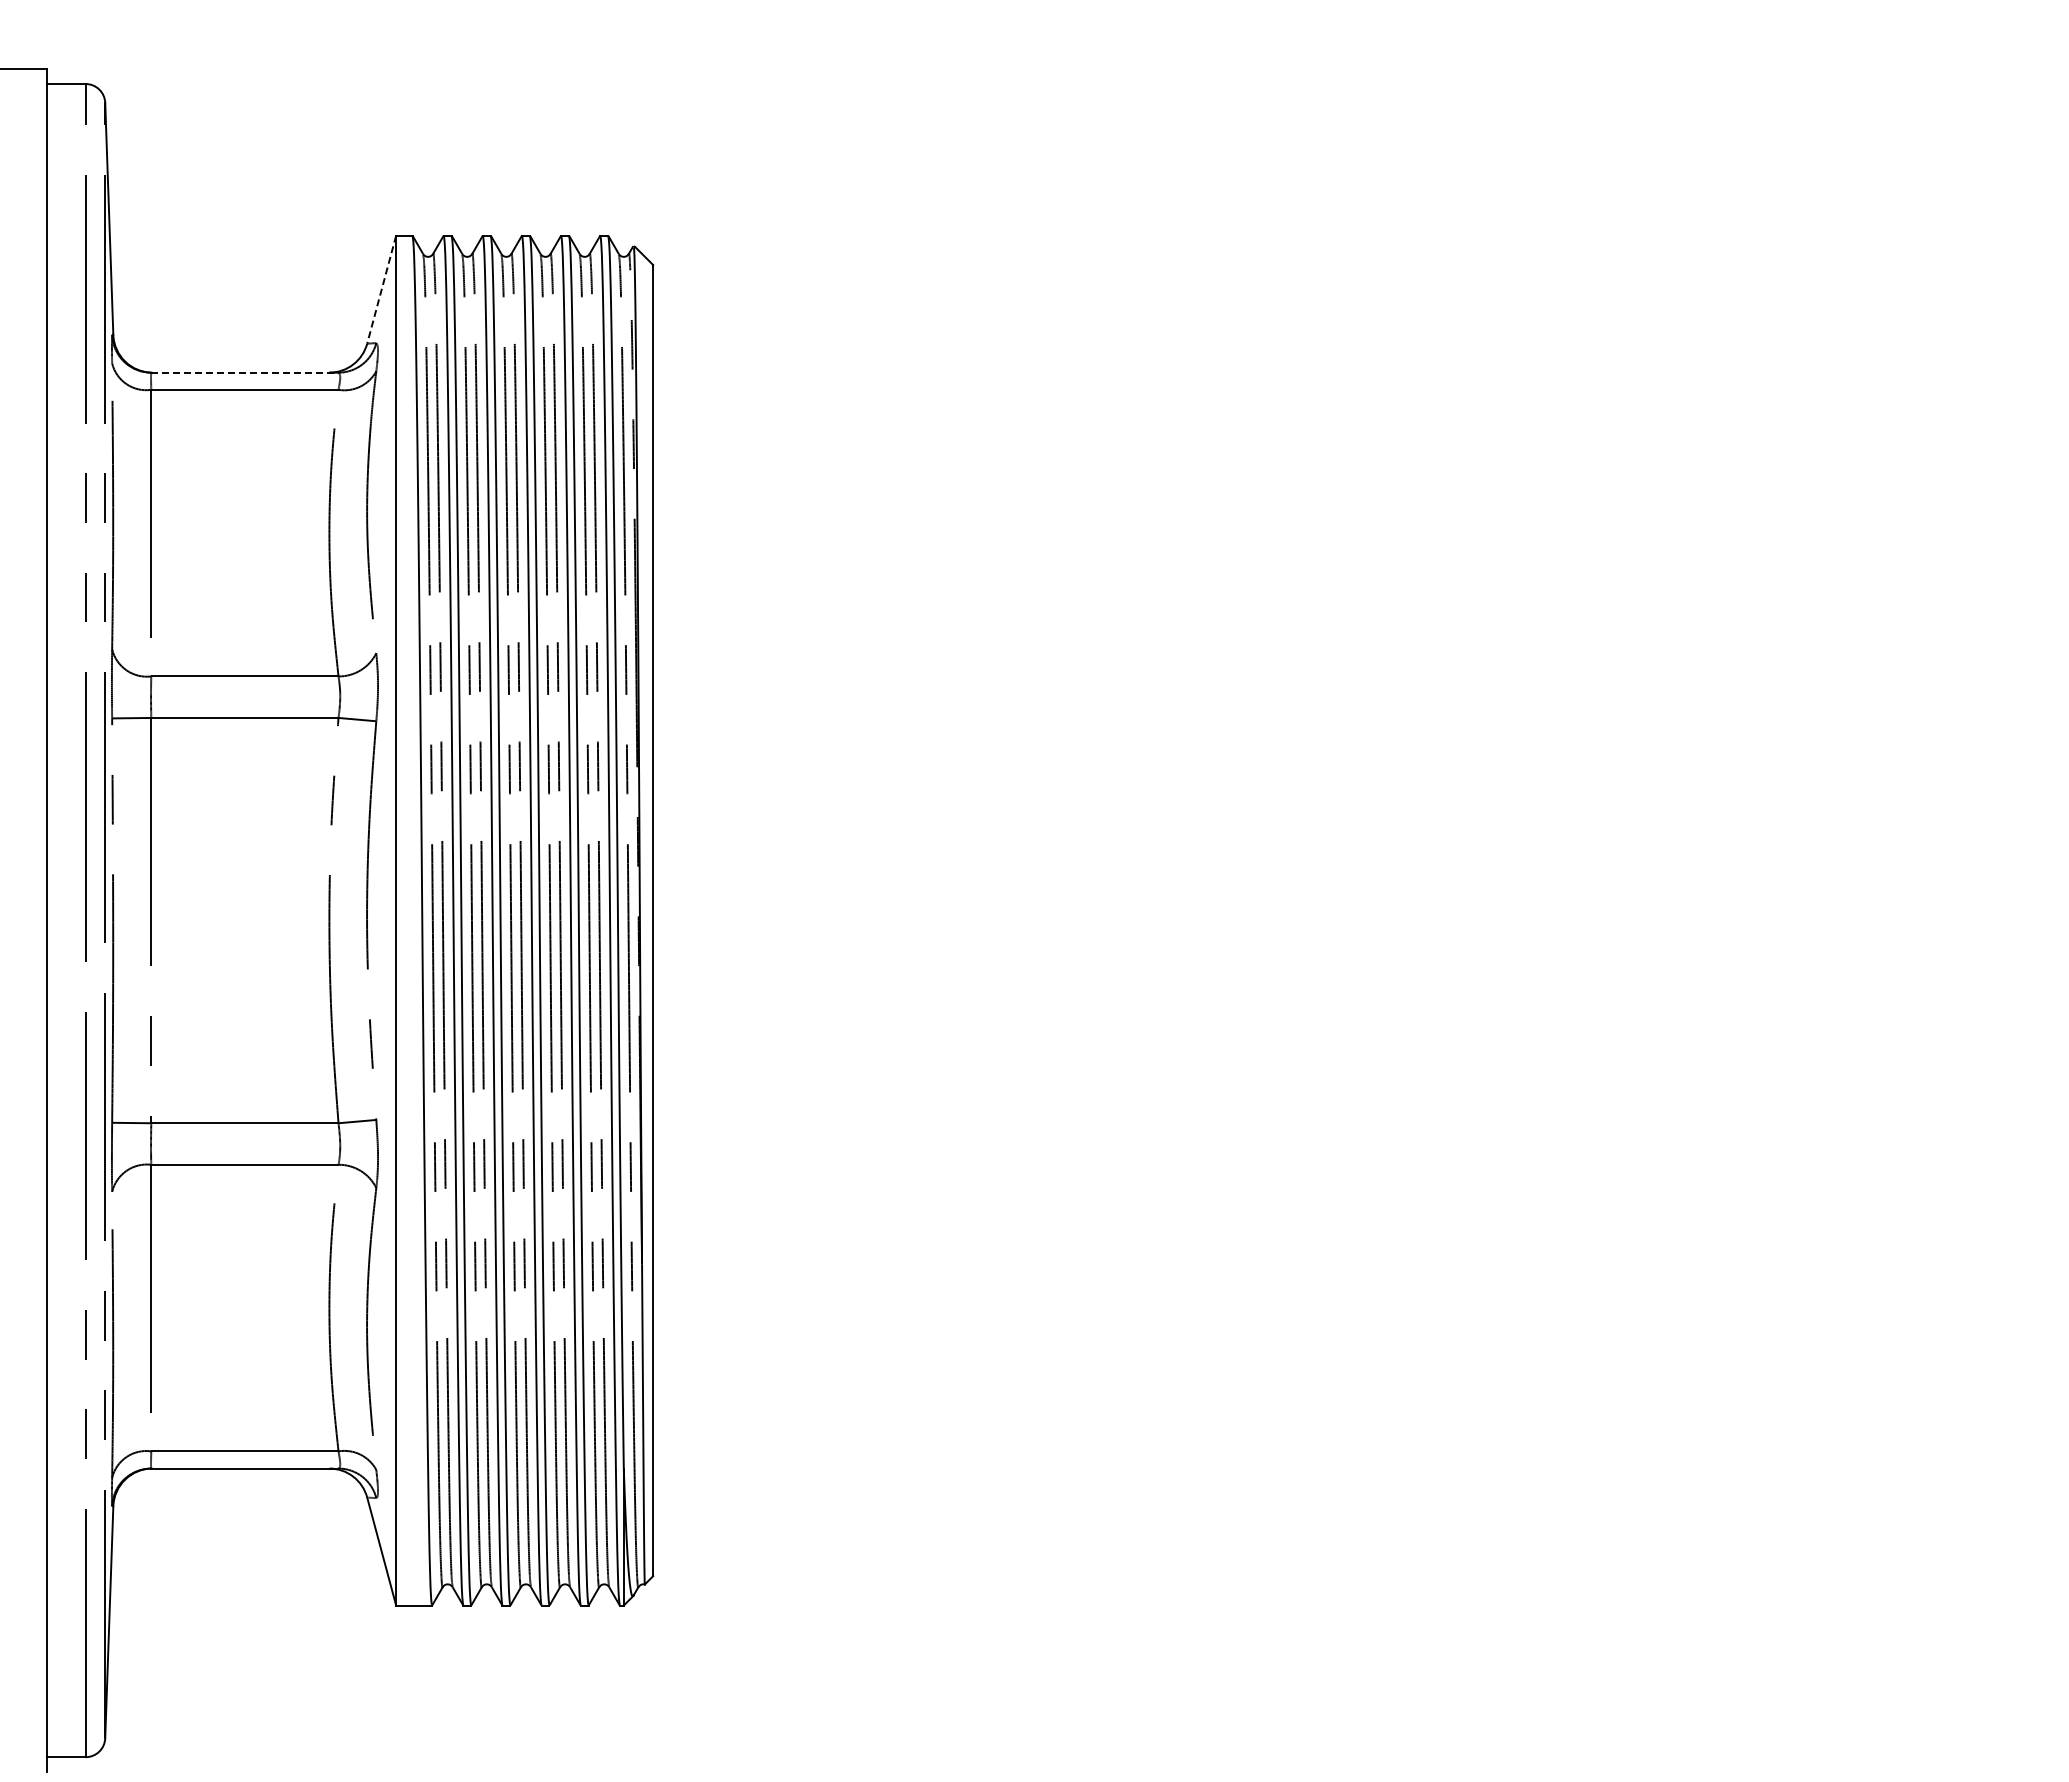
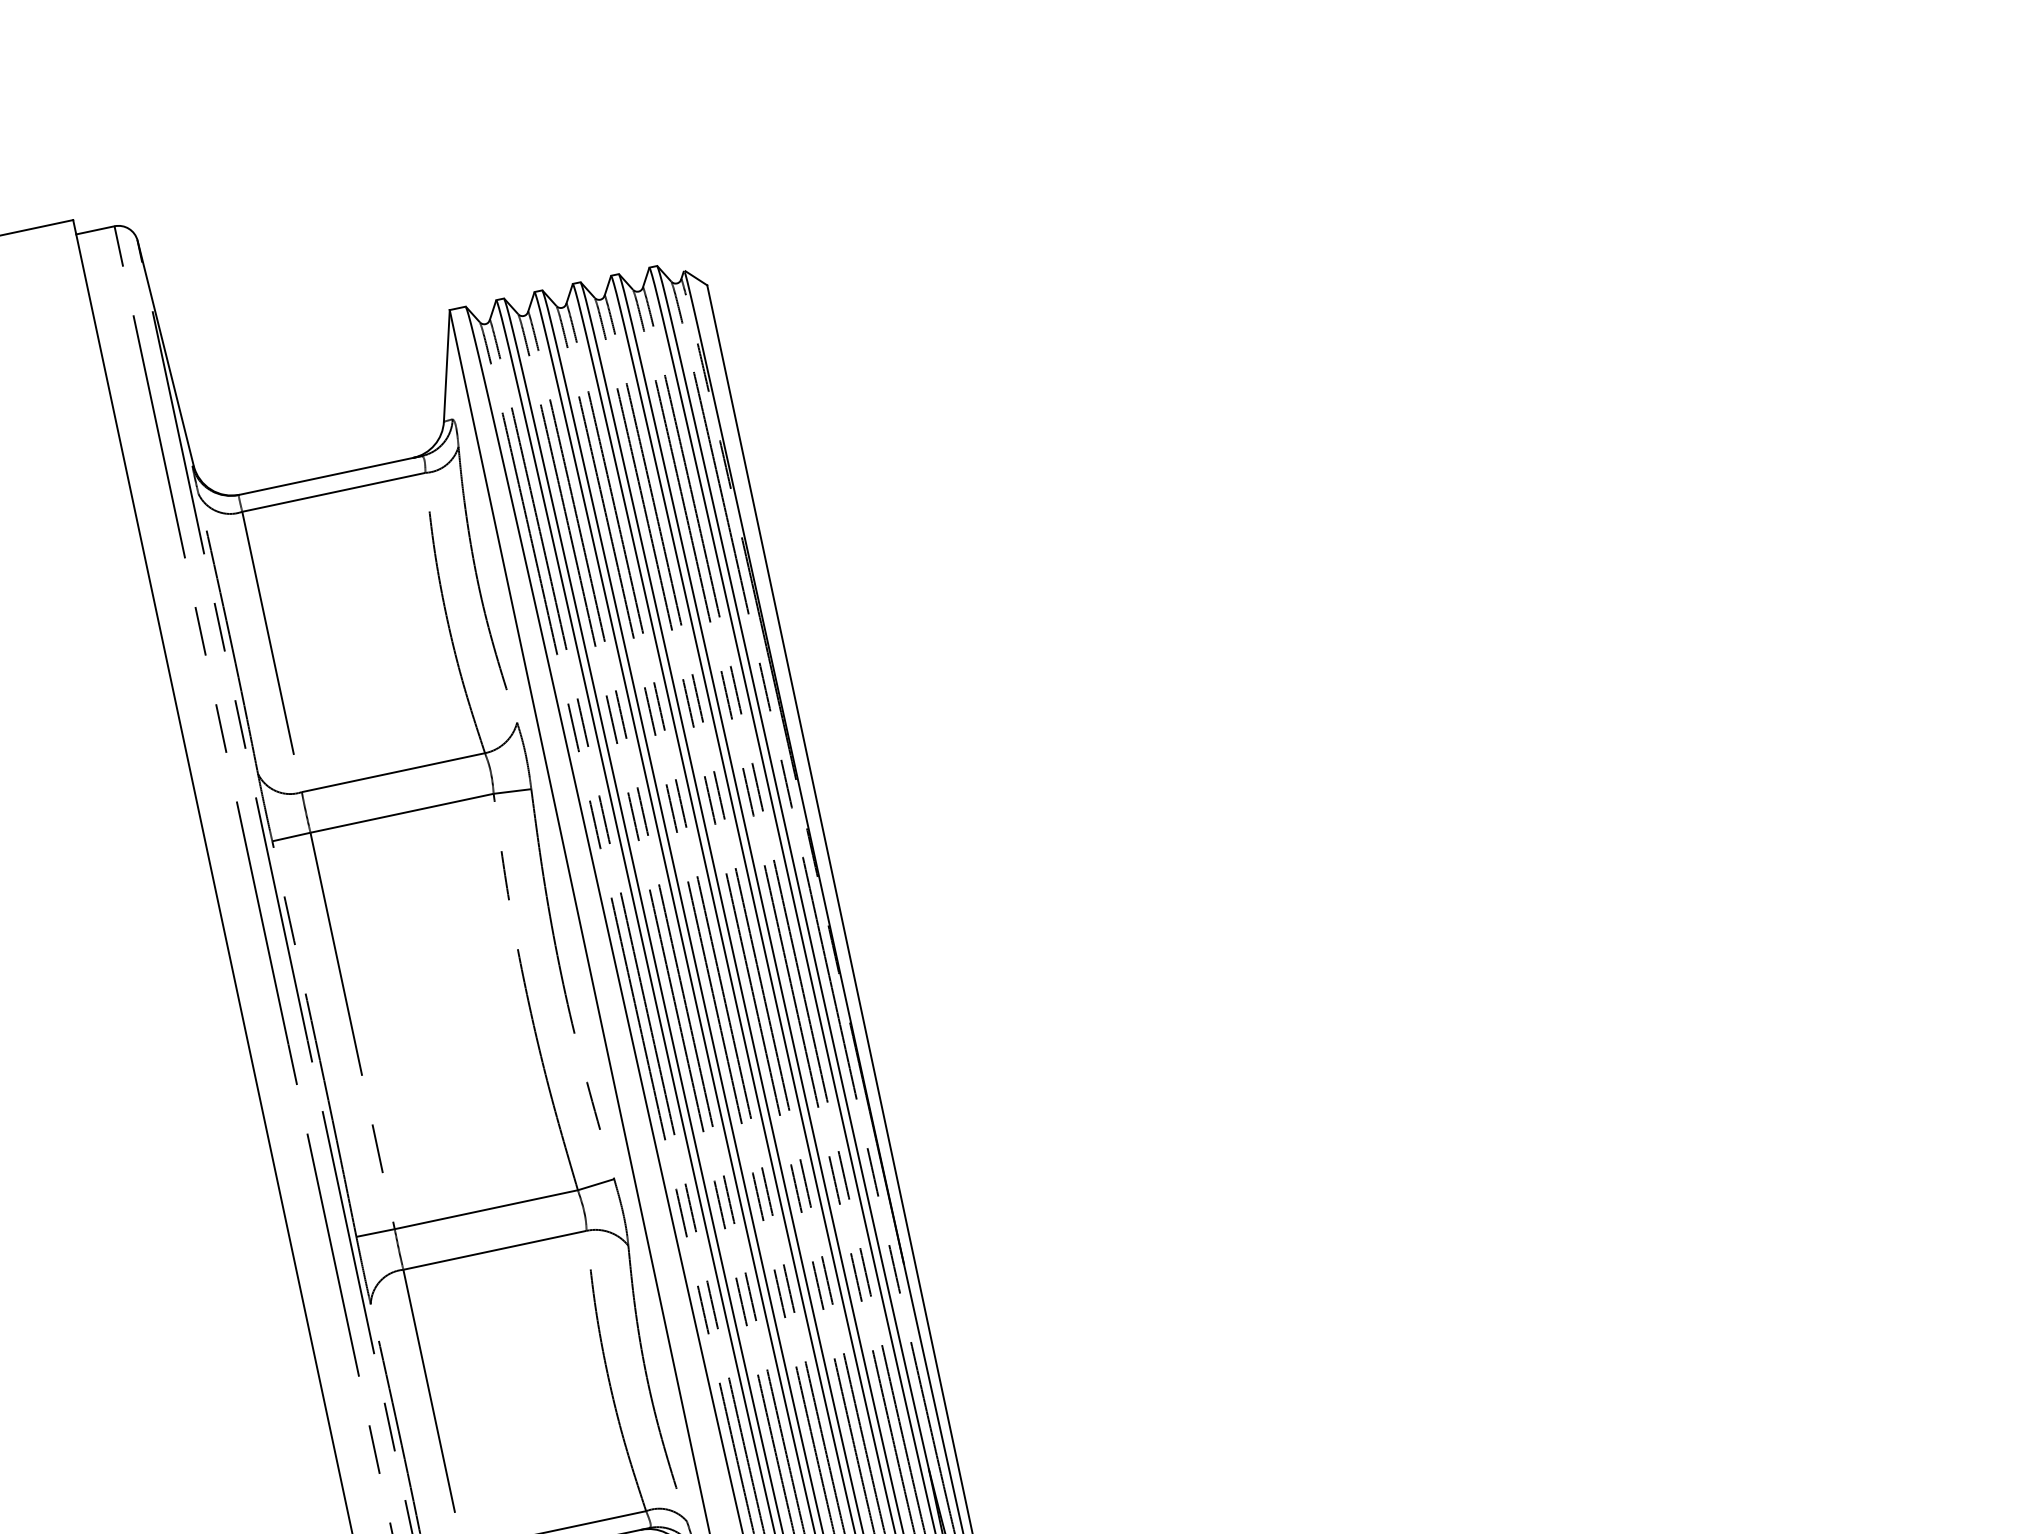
line: (381, 289) -> (446, 365), dashed -> solid
line: (244, 372) -> (329, 475), dashed -> solid

